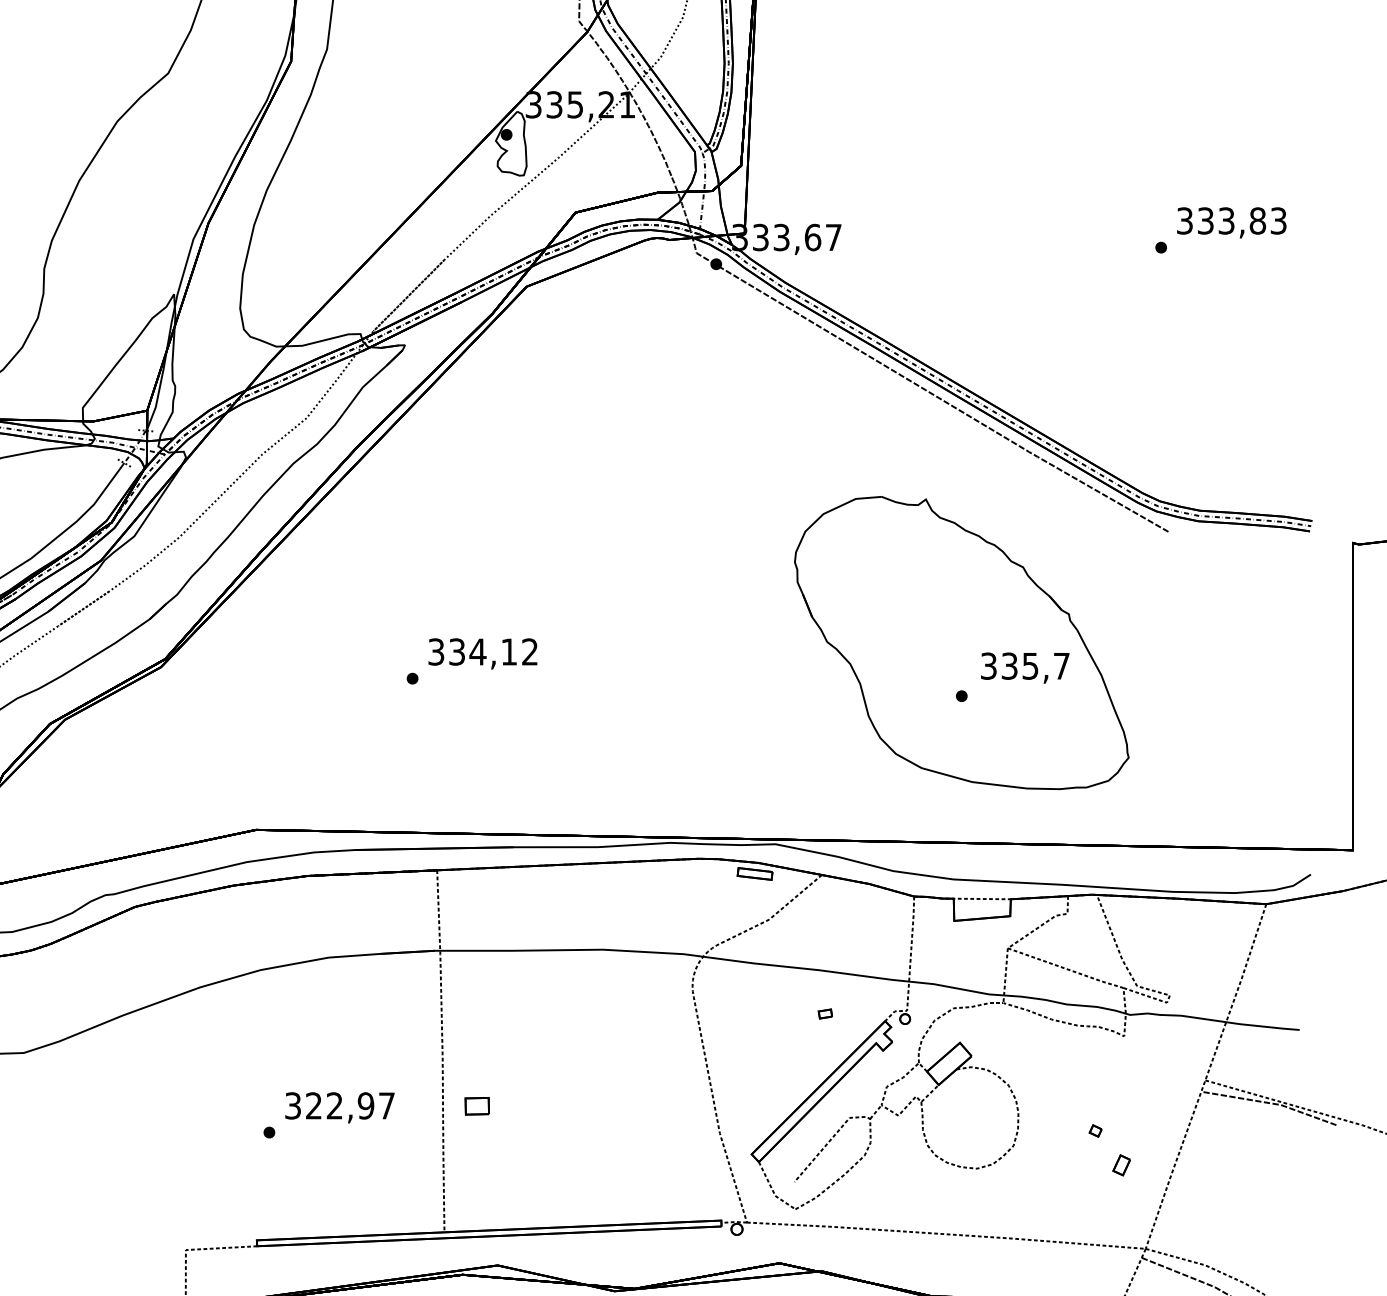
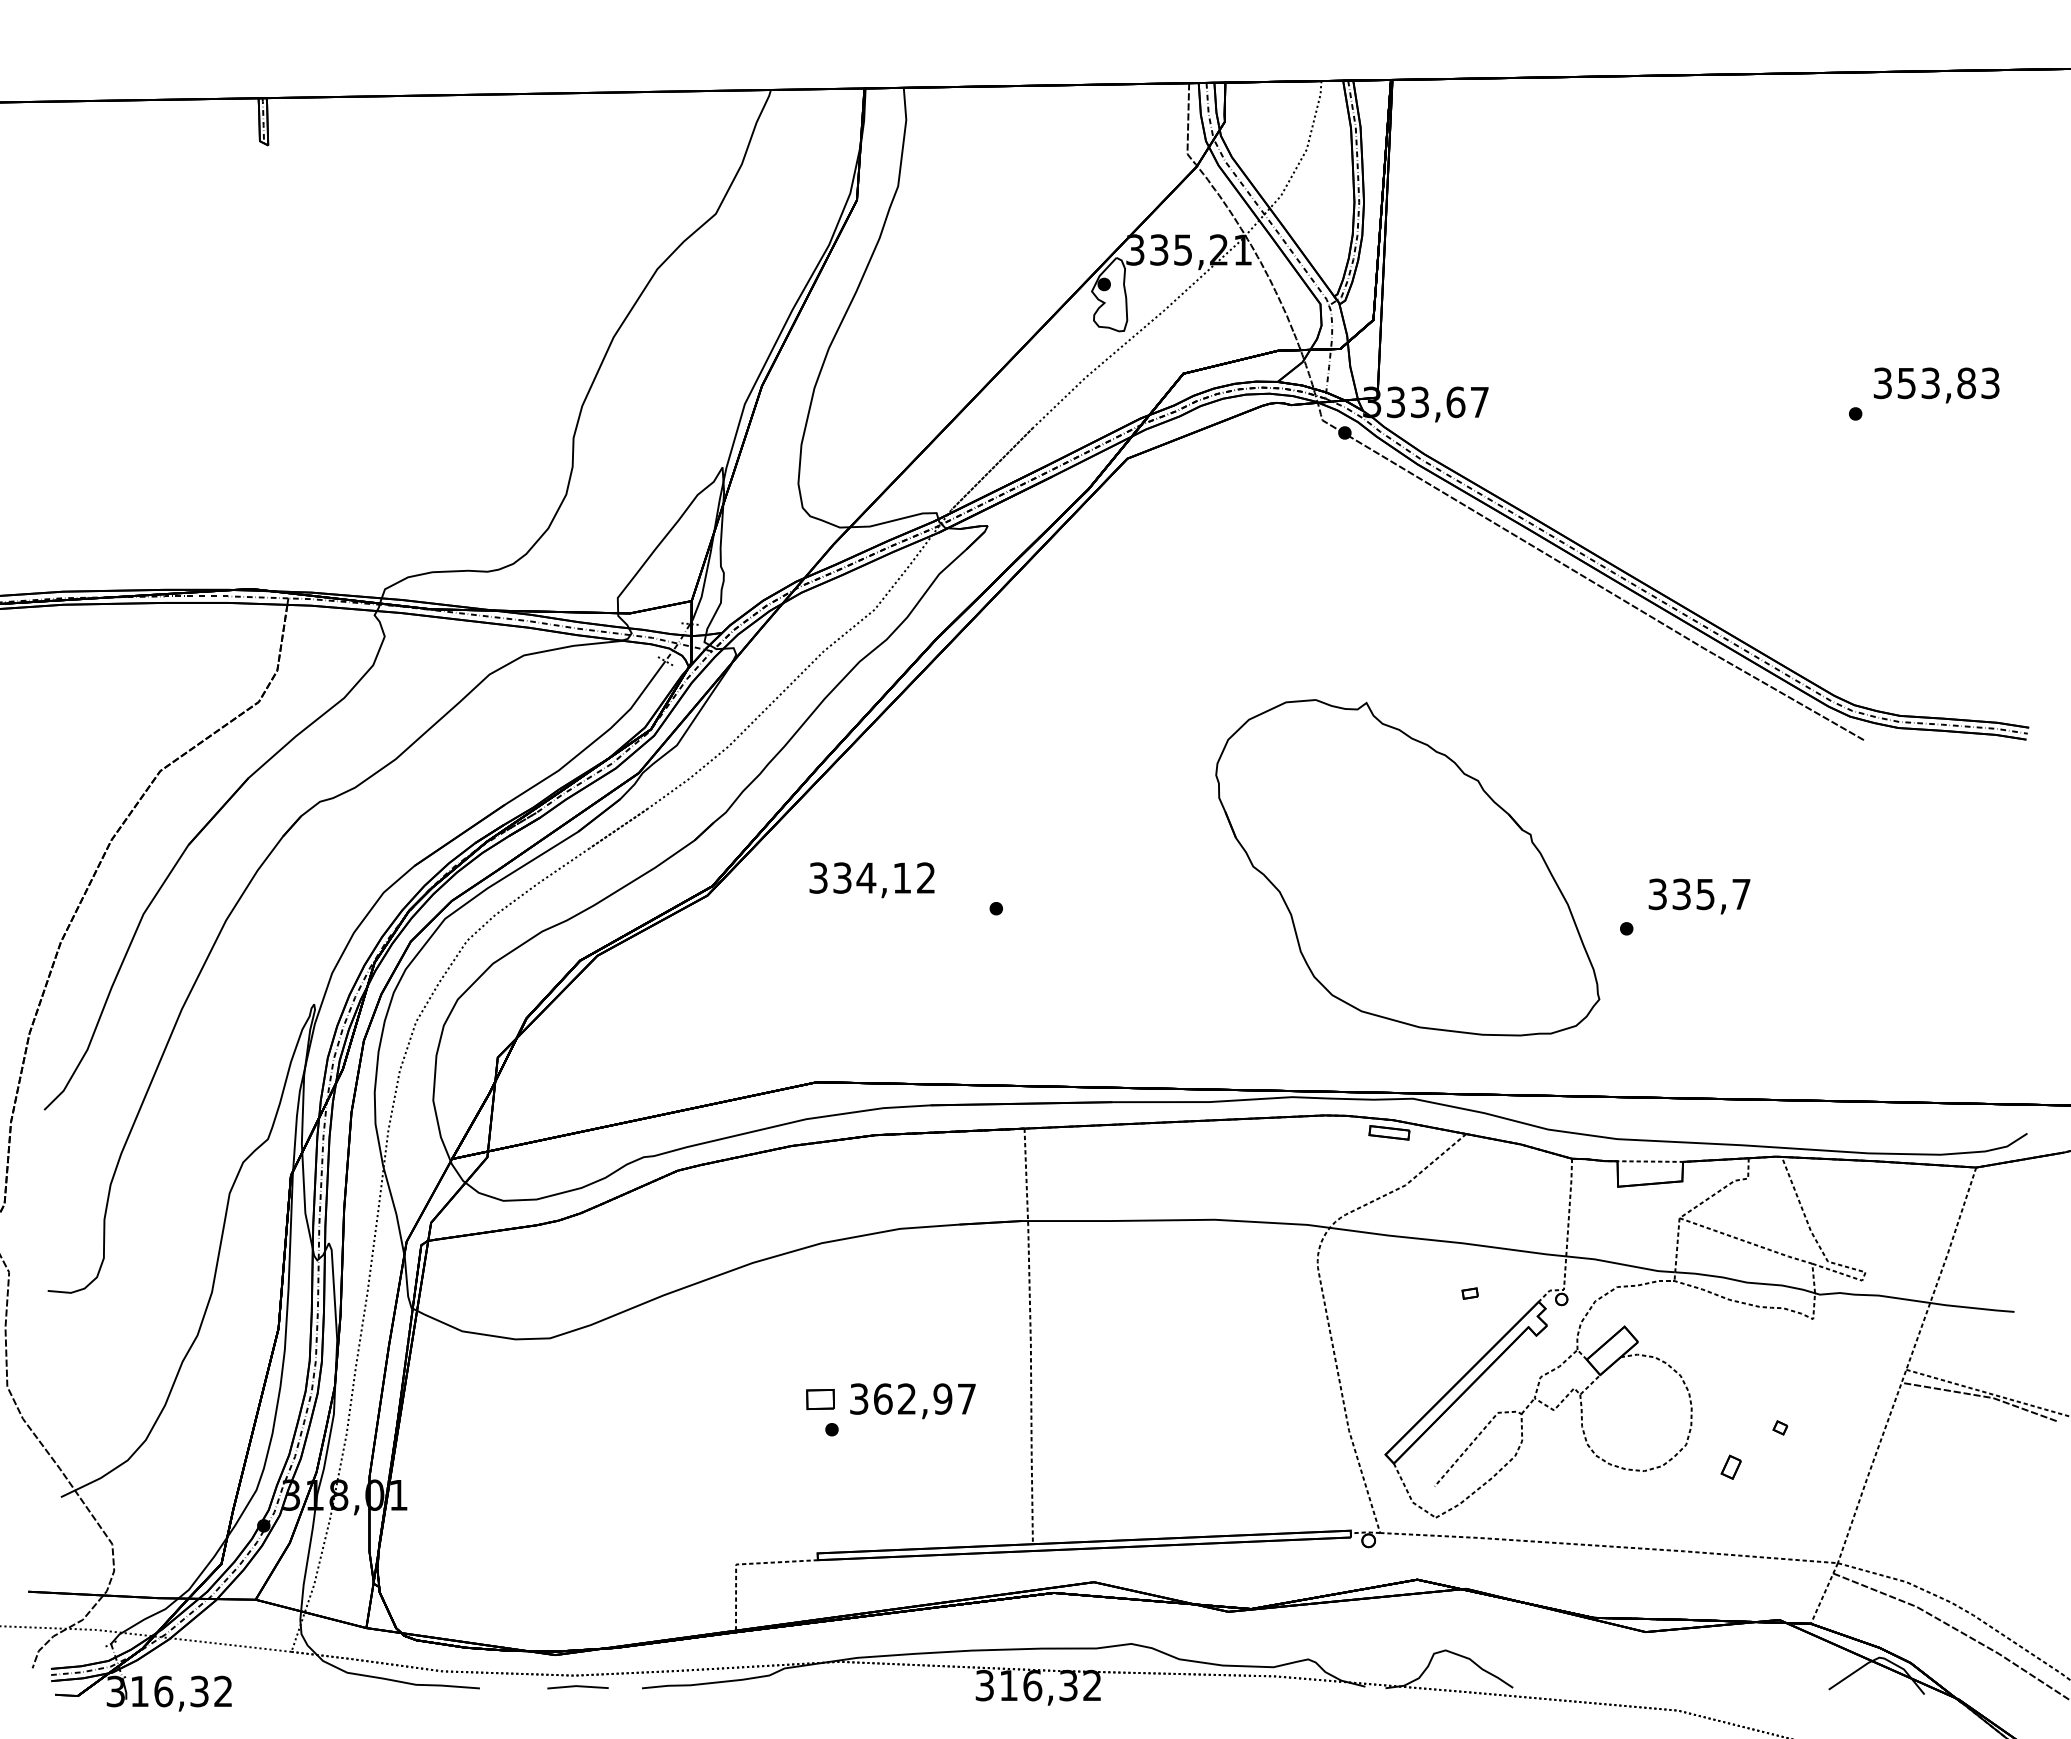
text: (1205, 220) -> (1906, 382), 333,83 -> 353,83
part: (961, 642) -> (1407, 867), moved
text: (482, 654) -> (871, 880), moved
text: (314, 1105) -> (883, 1398), 322,97 -> 362,97
part: (477, 1106) -> (820, 1399), moved
part: (1121, 1164) -> (1730, 1466), moved

